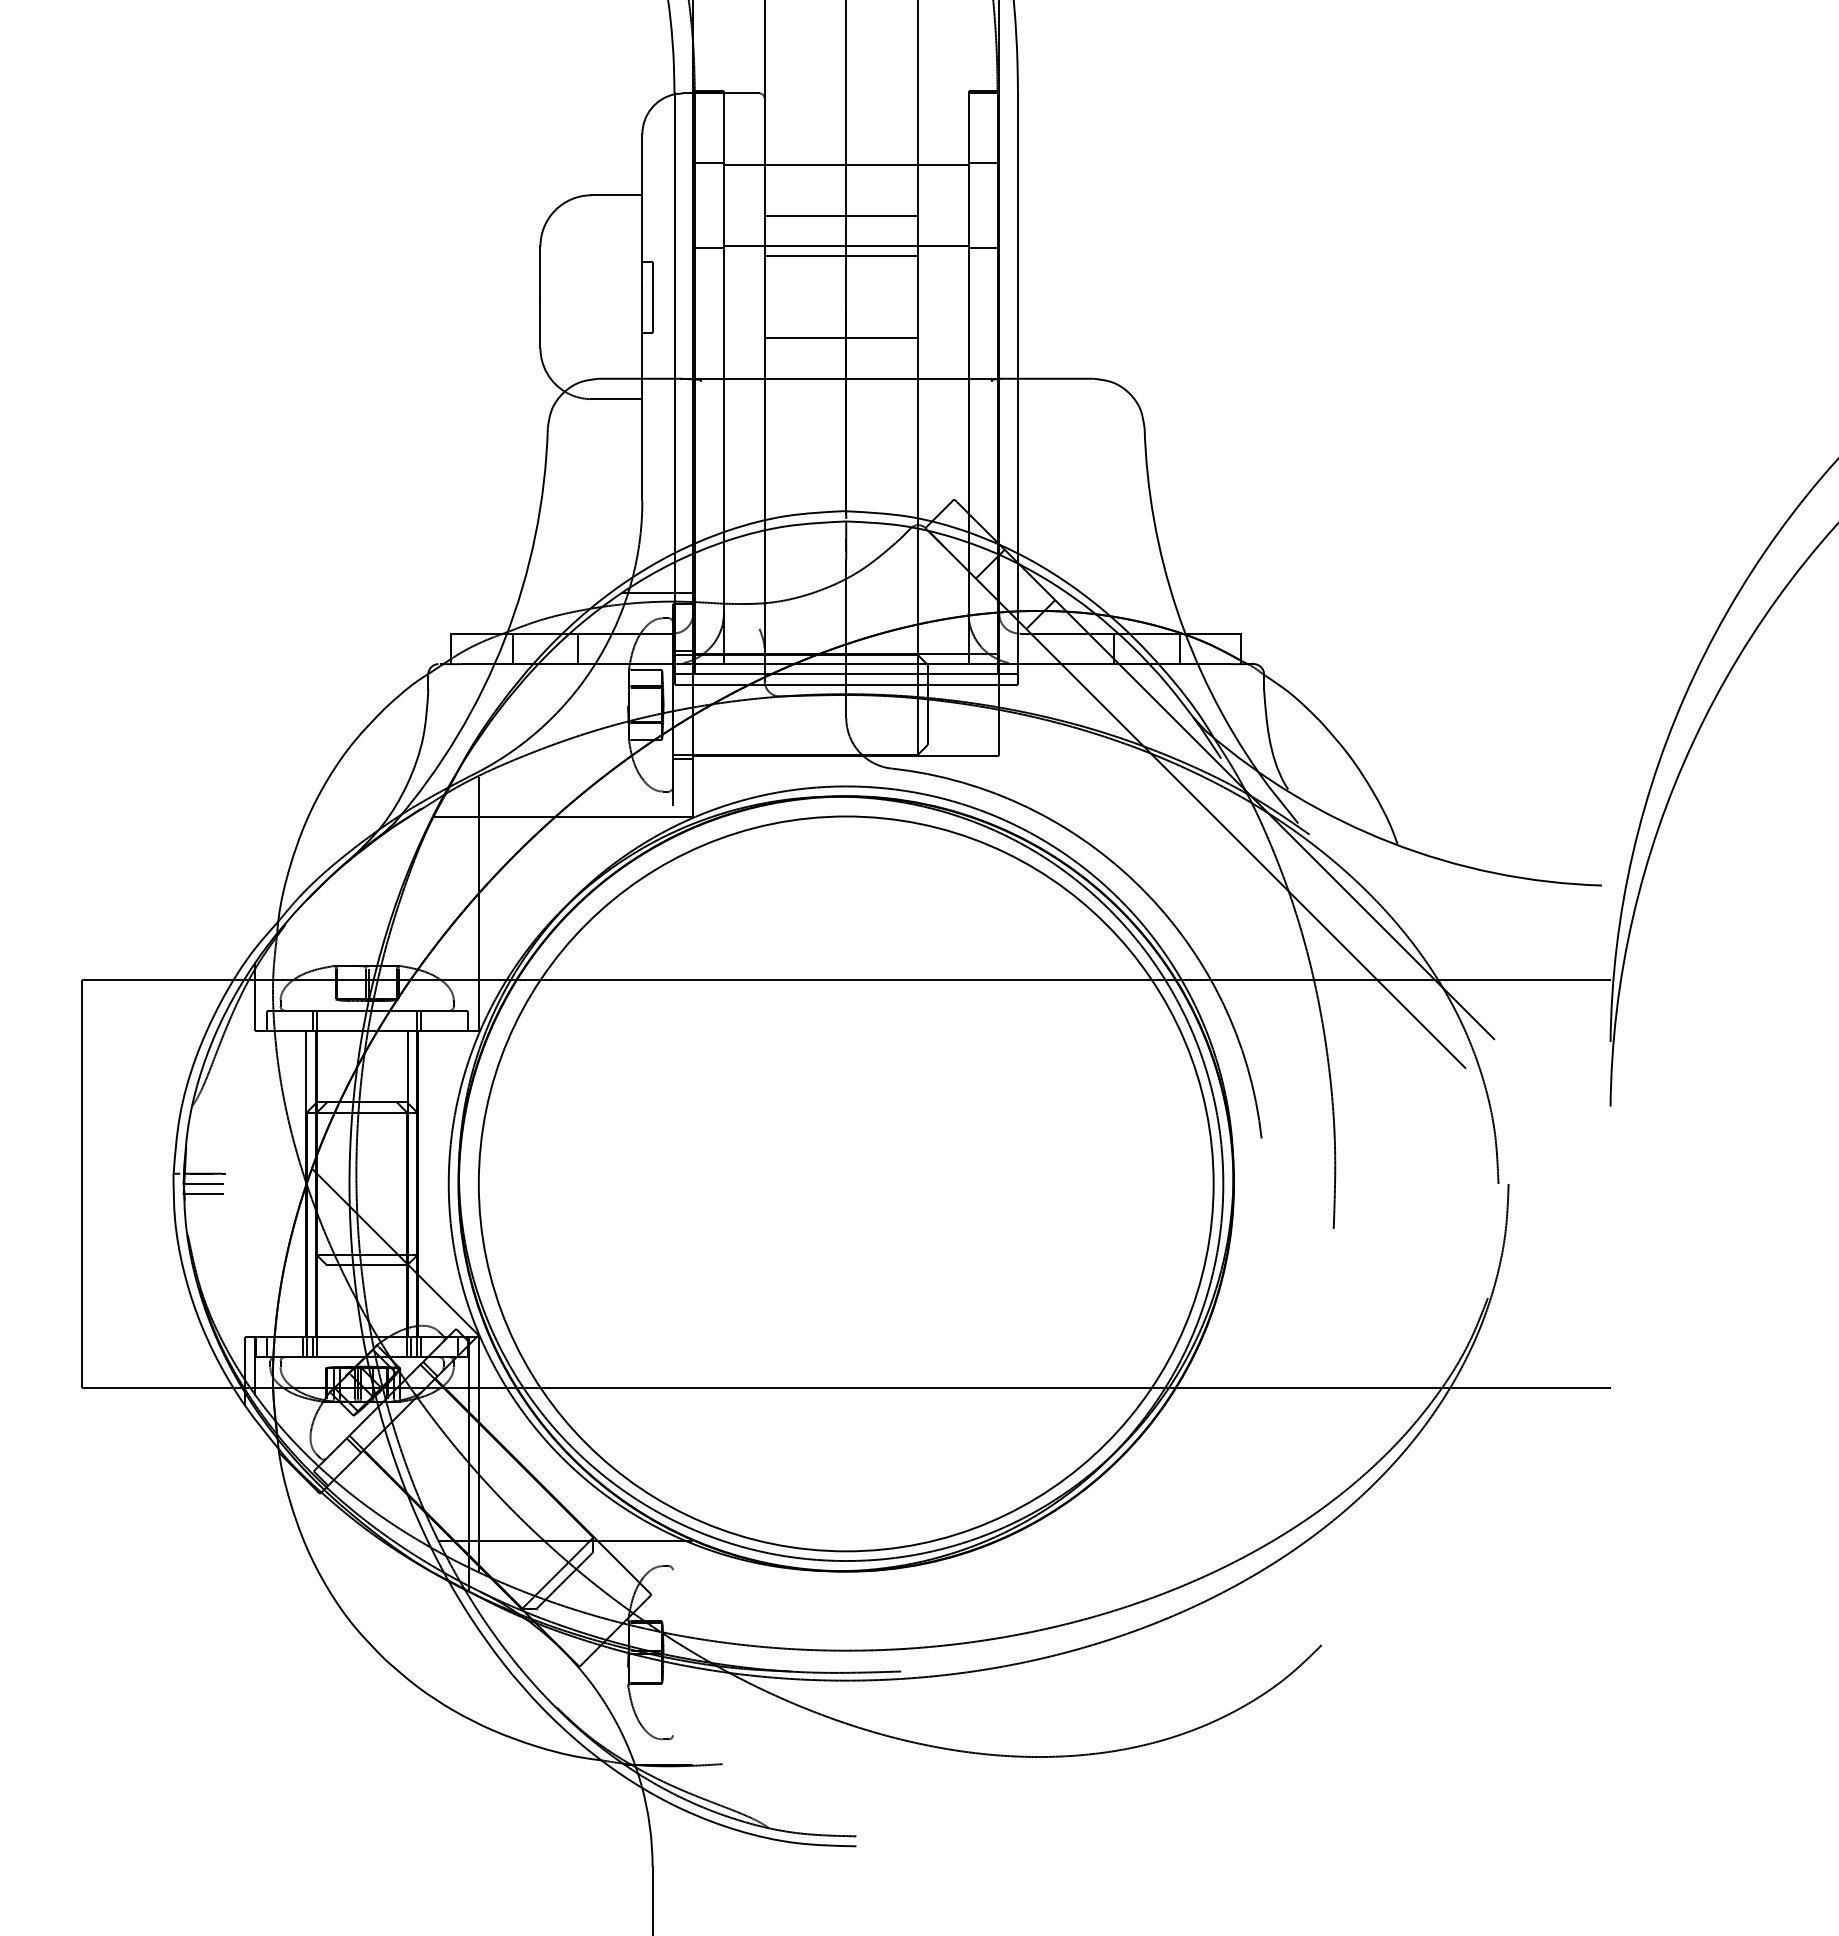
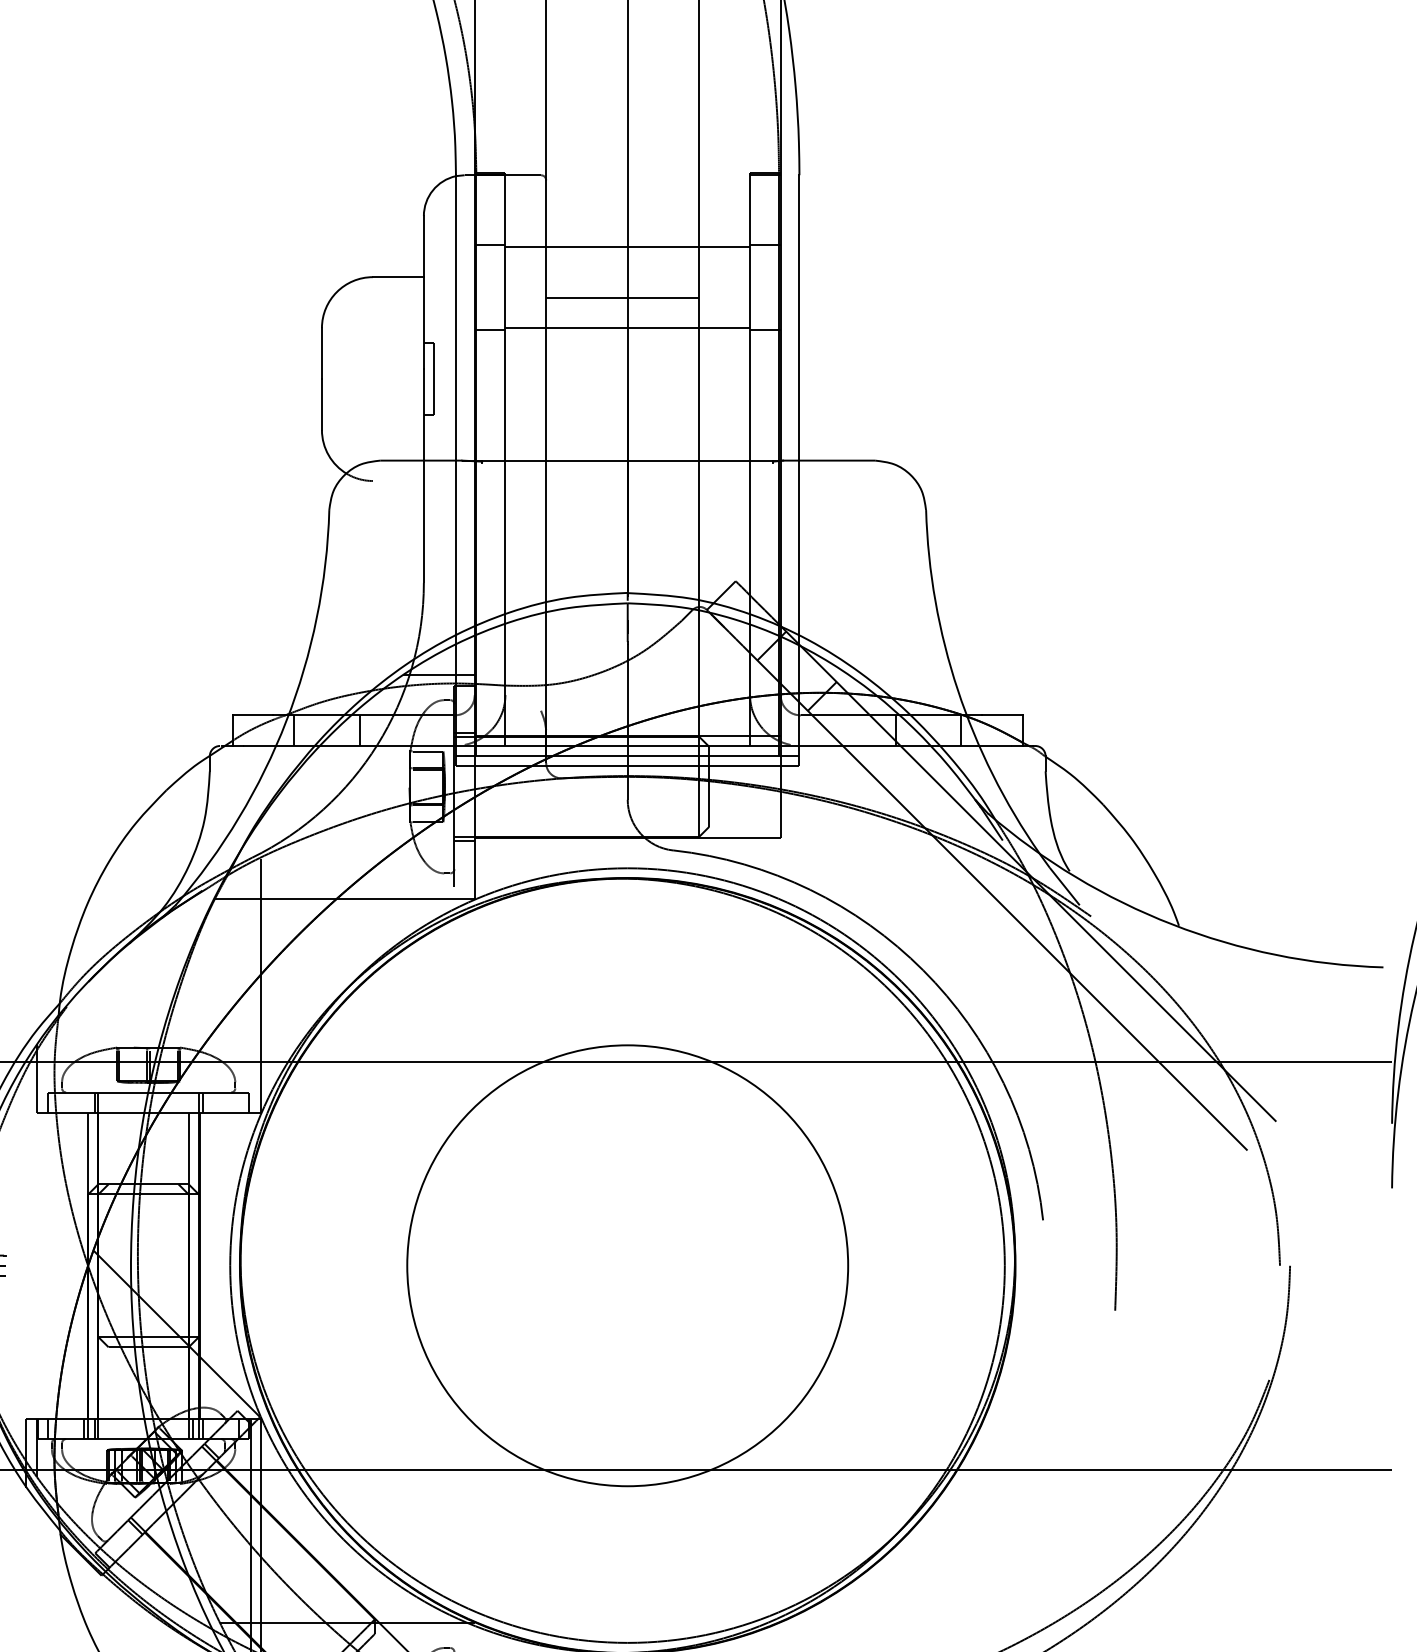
line: (840, 256) -> (621, 338), removed
line: (840, 337) -> (621, 419), removed
line: (616, 399) -> (397, 481), removed
circle: (845, 1183) -> (626, 1265), size x0.6

